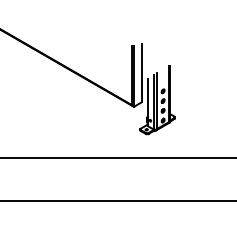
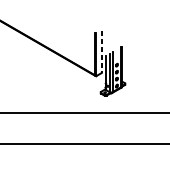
line: (141, 73) -> (101, 52), solid -> dashed

